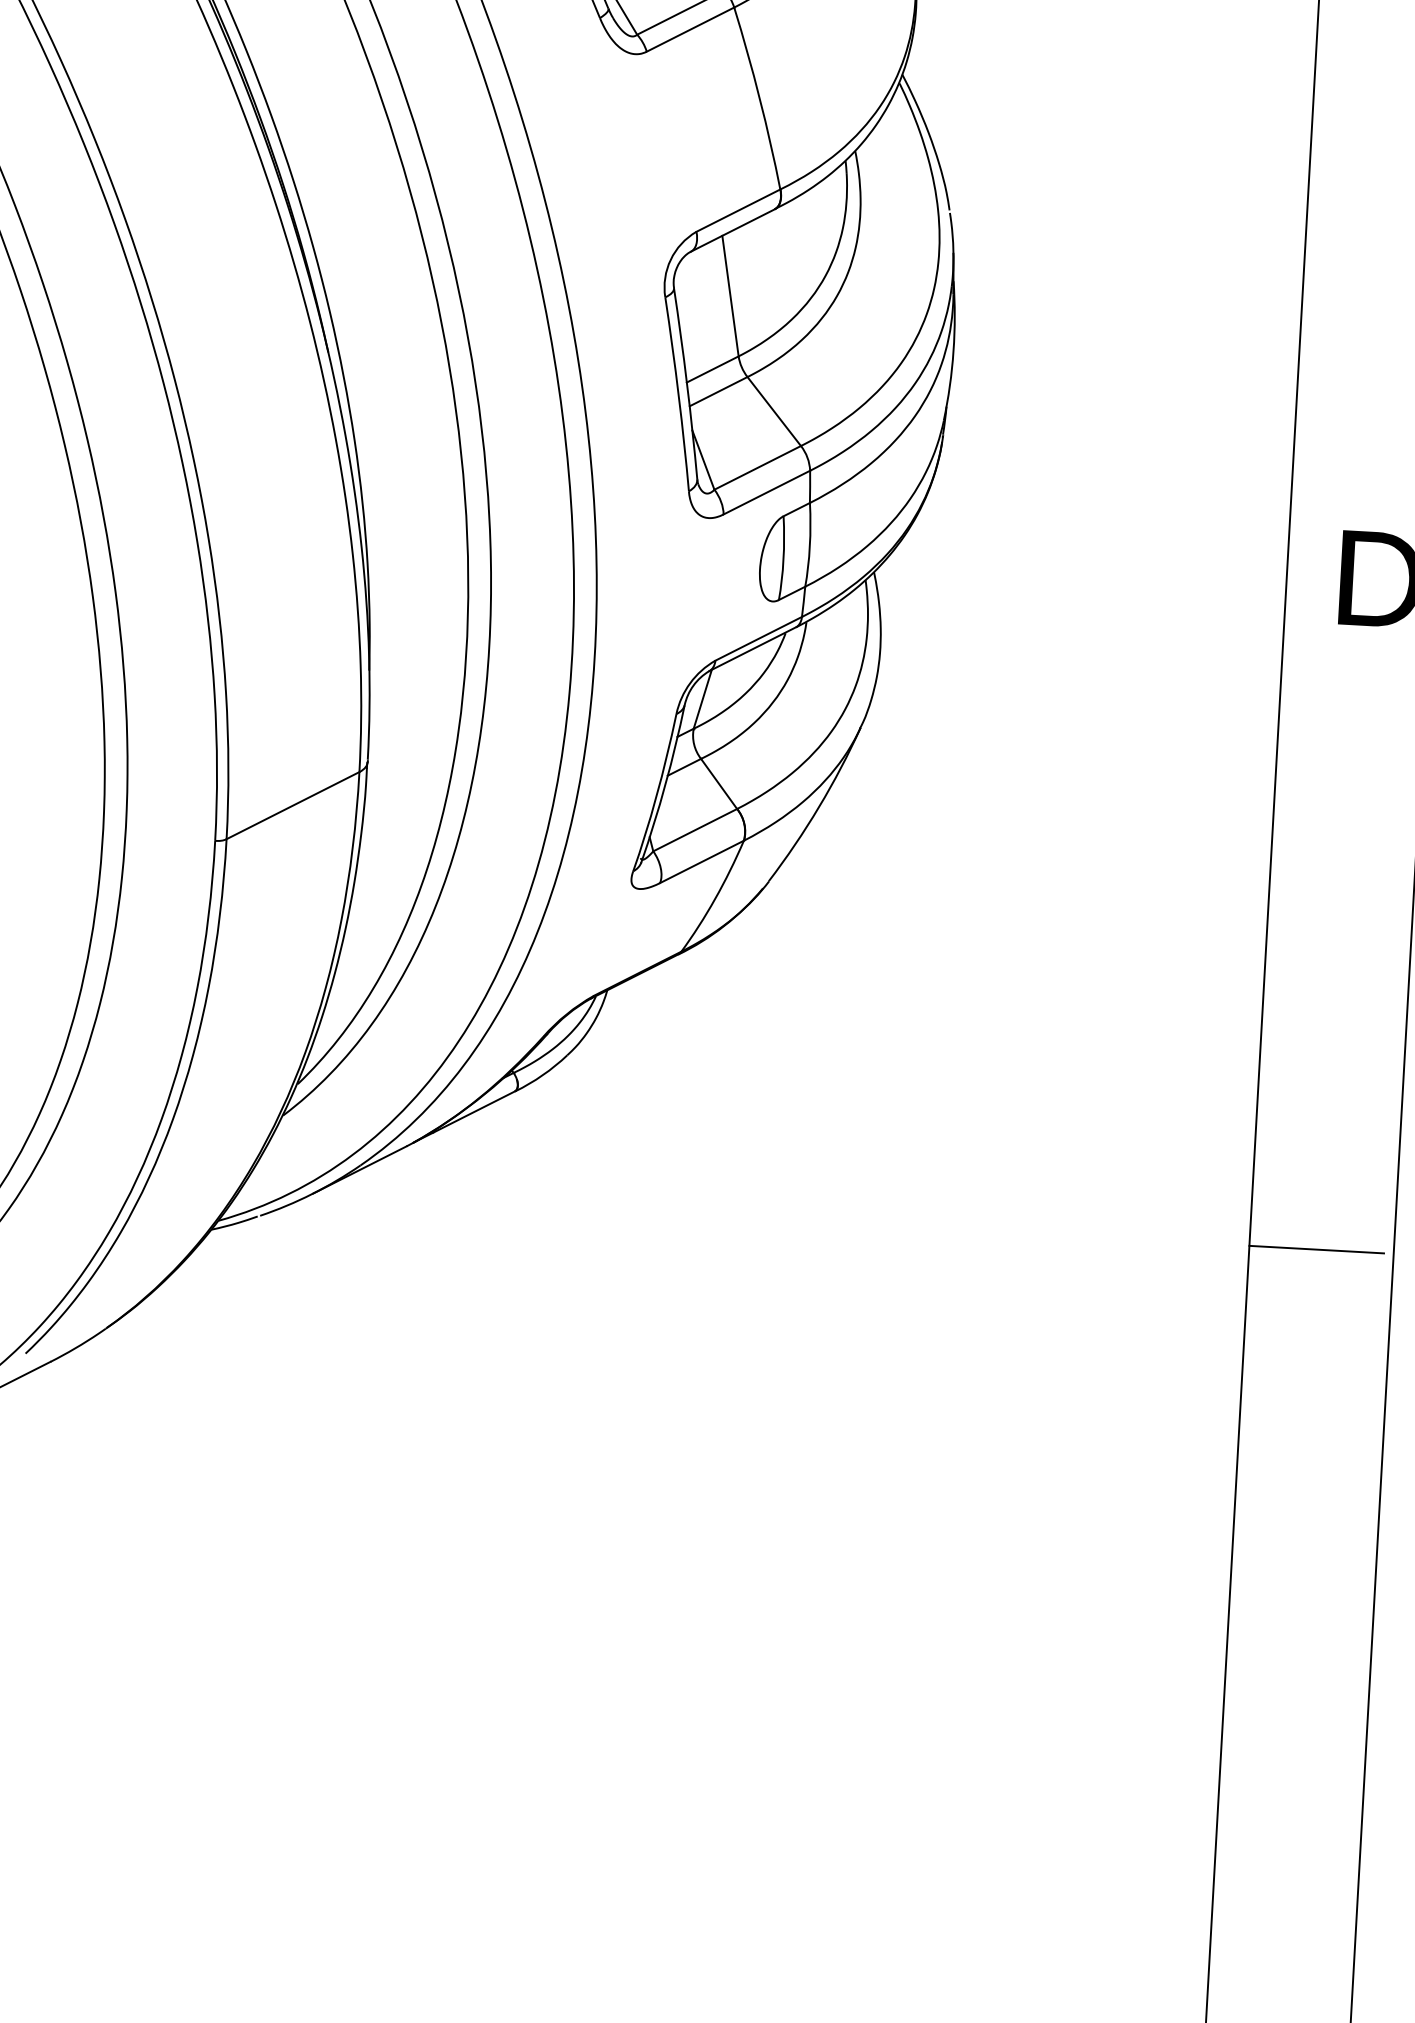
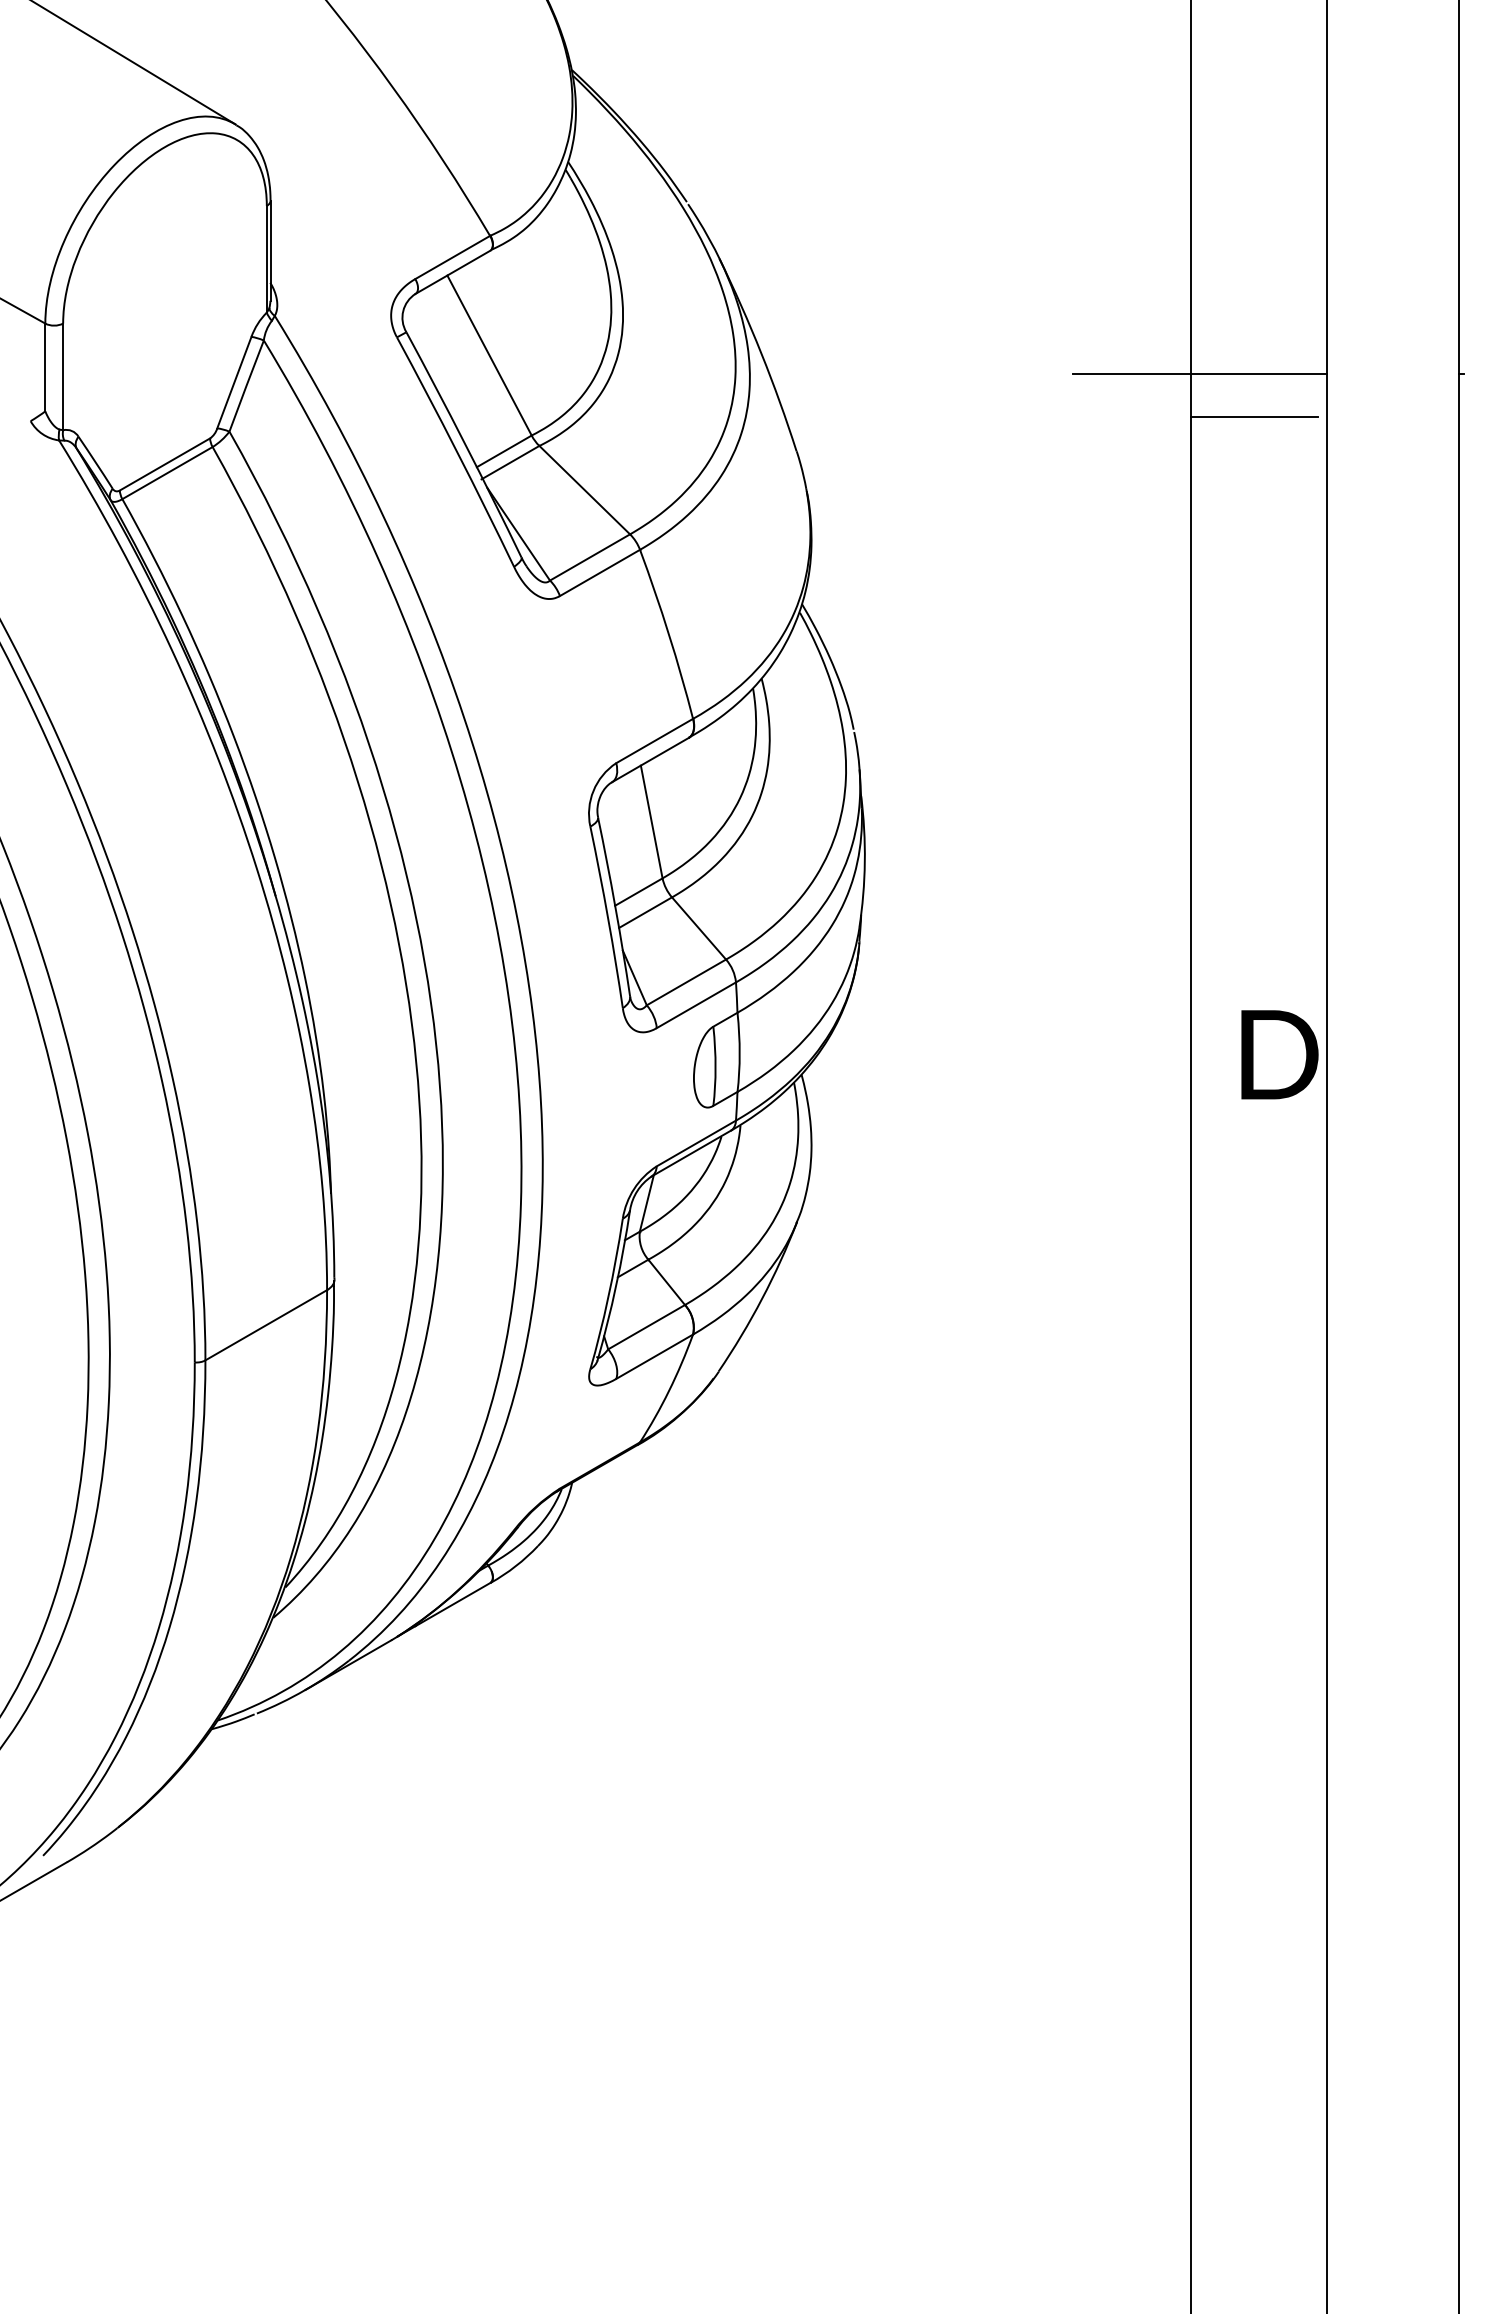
line: (1316, 1249) -> (1254, 1689), removed

